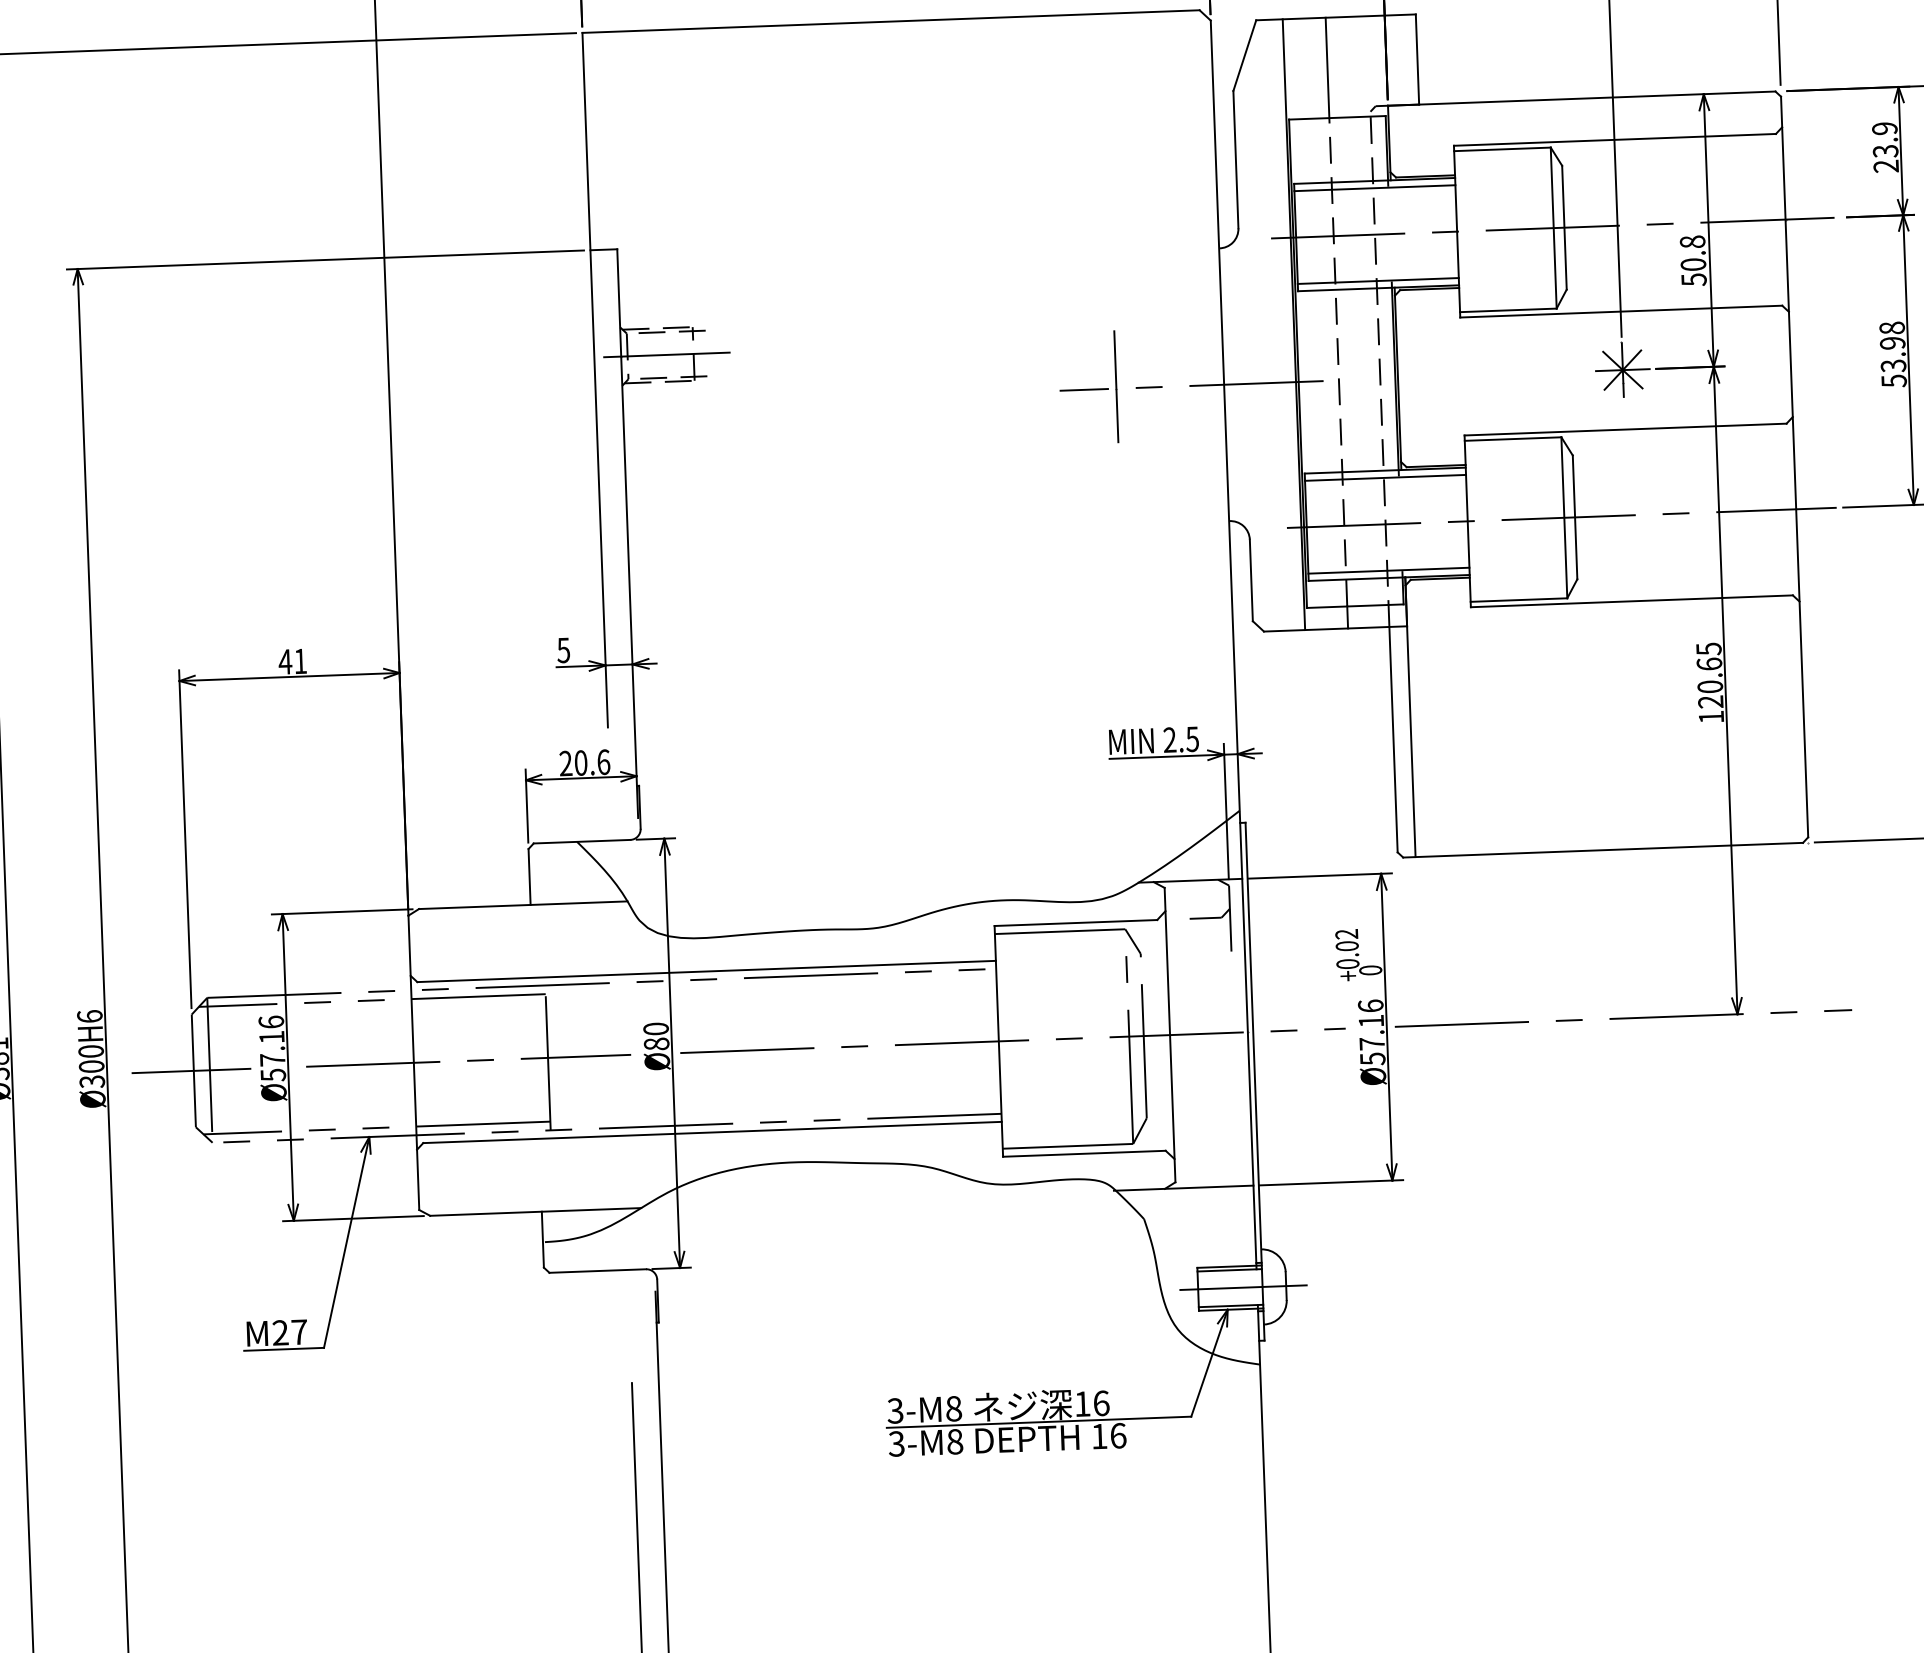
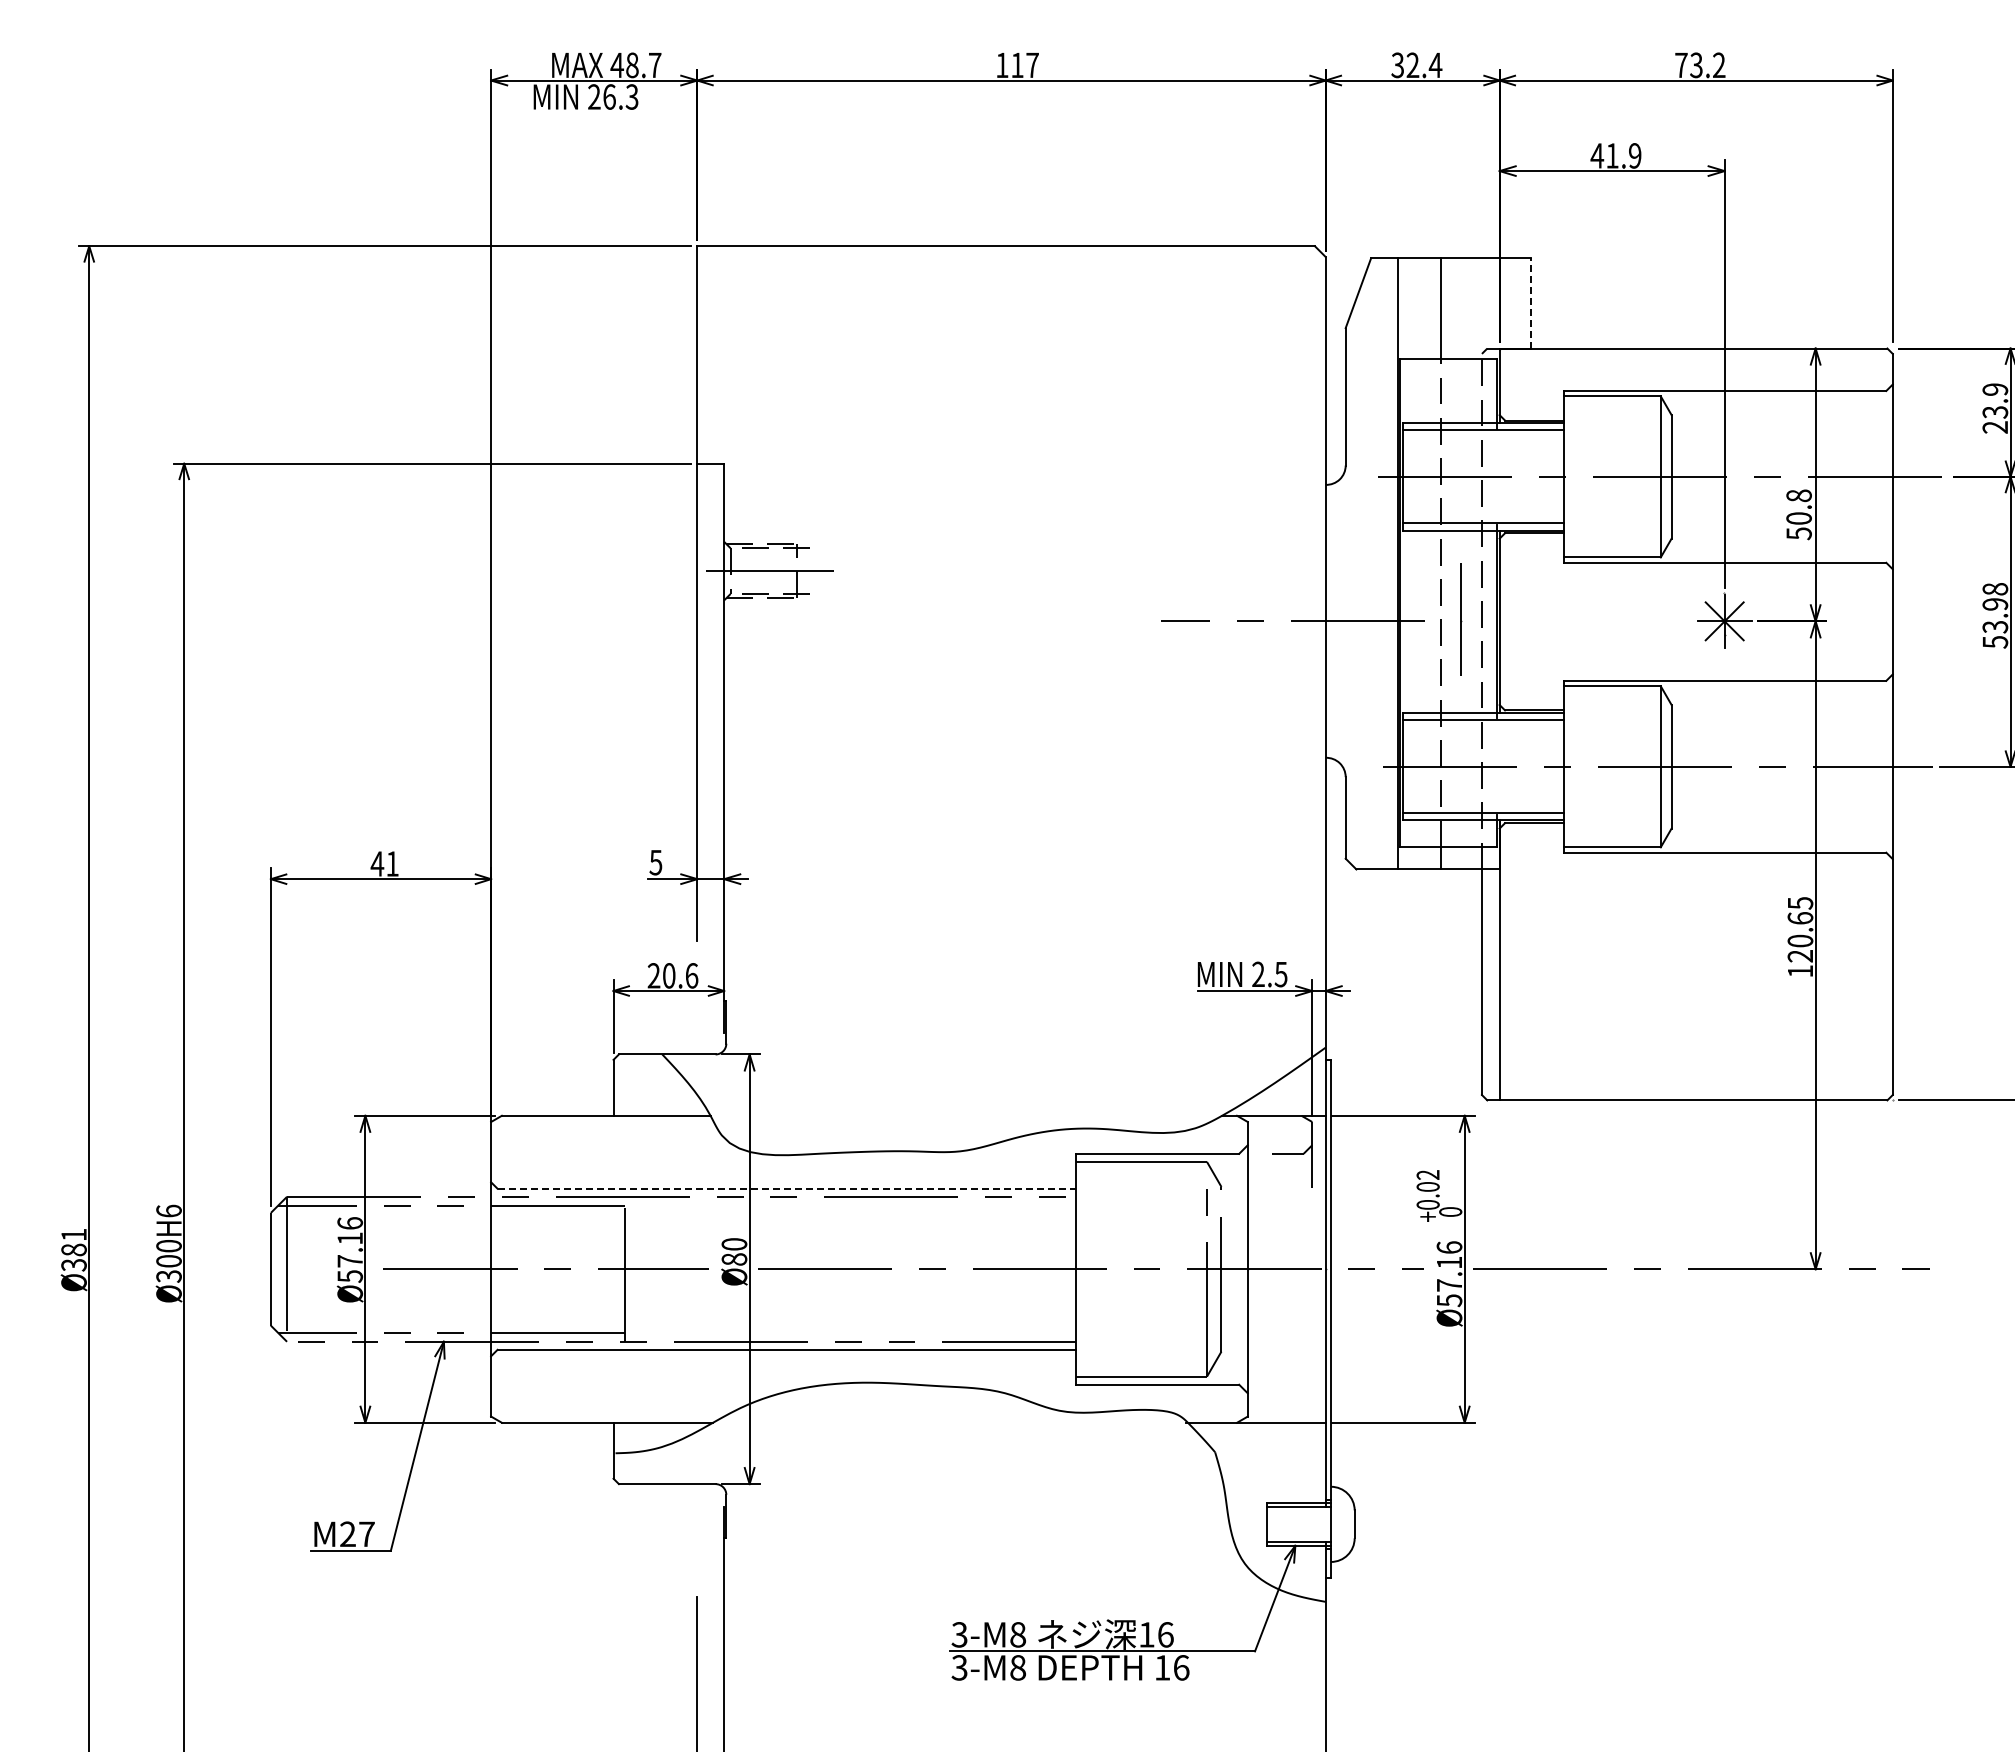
line: (1417, 58) -> (1530, 302), solid -> dashed
line: (1116, 386) -> (1461, 619), moved
line: (707, 971) -> (787, 1188), solid -> dashed
line: (191, 1071) -> (268, 1269), removed
line: (1243, 1287) -> (1311, 1524), removed

